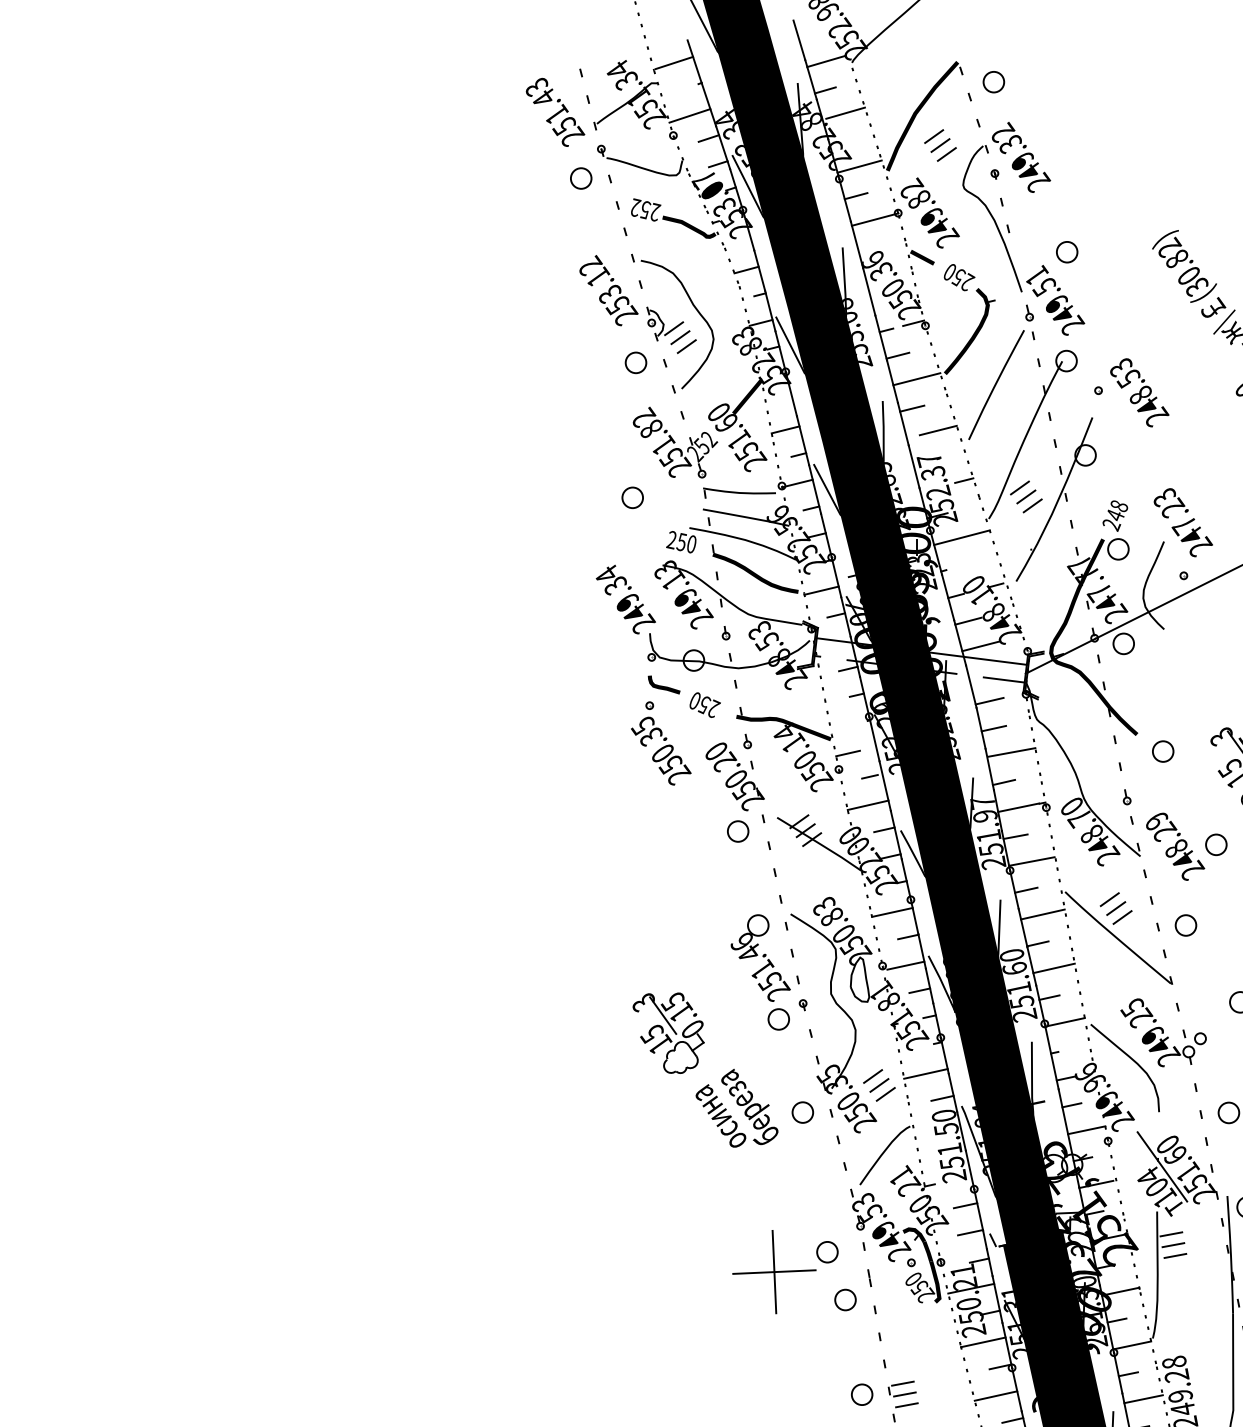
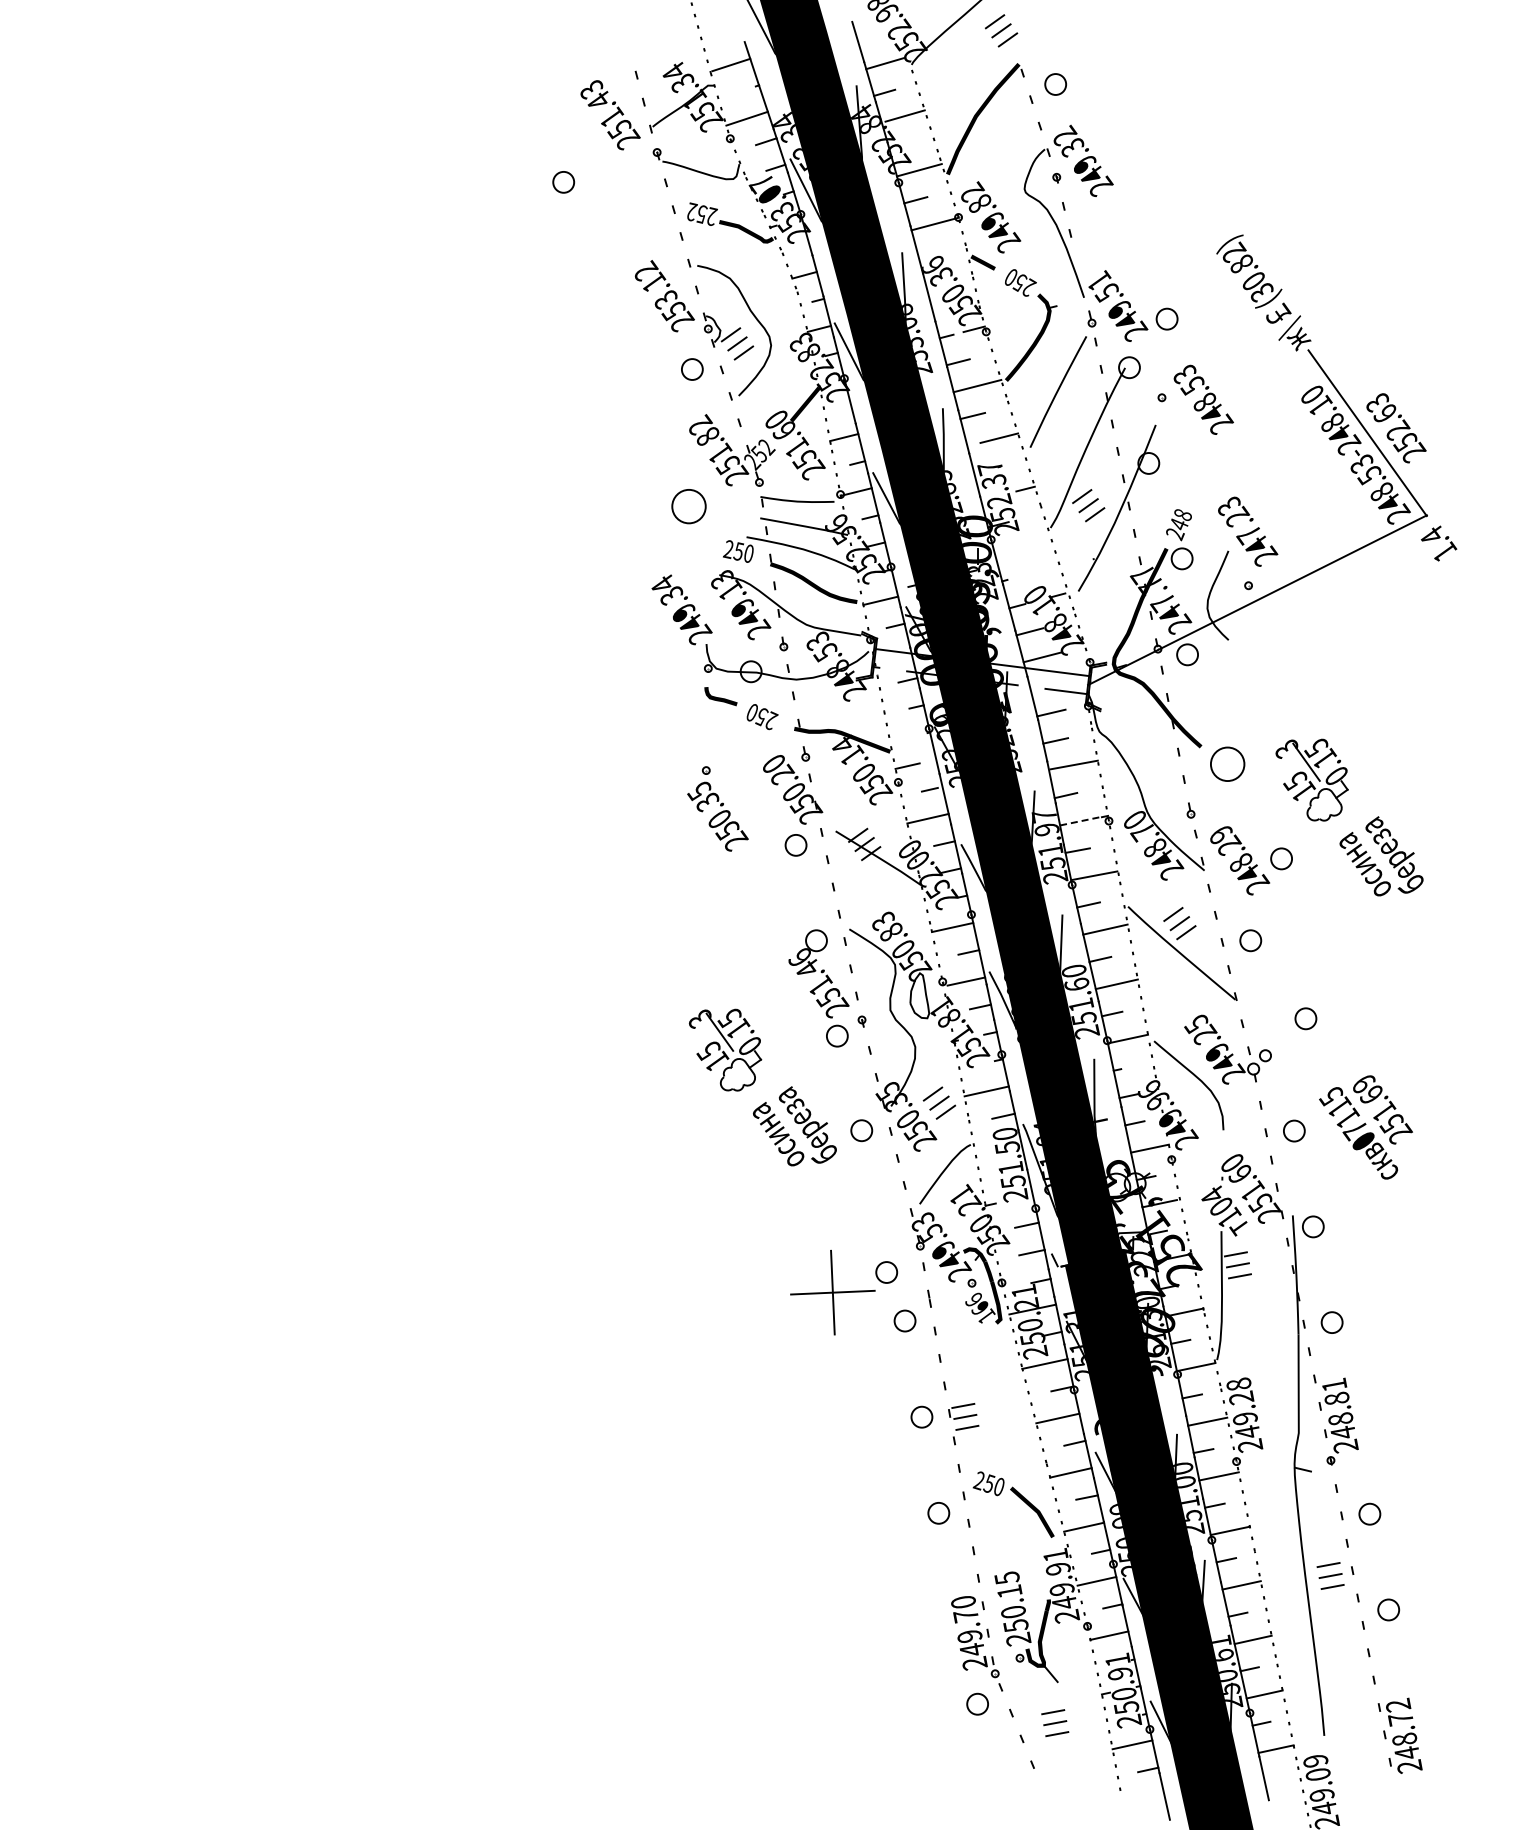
part: (940, 145) -> (1001, 30), moved
circle: (581, 178) -> (563, 182), moved
circle: (1066, 251) -> (1166, 318), moved
circle: (632, 497) -> (688, 506), size x1.6
line: (962, 537) -> (1023, 546), removed
part: (660, 743) -> (717, 808), moved
circle: (1163, 750) -> (1227, 763), size x1.6
line: (1019, 808) -> (1081, 821), solid -> dashed
line: (1162, 1166) -> (1226, 1185), removed
text: (919, 1287) -> (980, 1308), 250 -> 166

